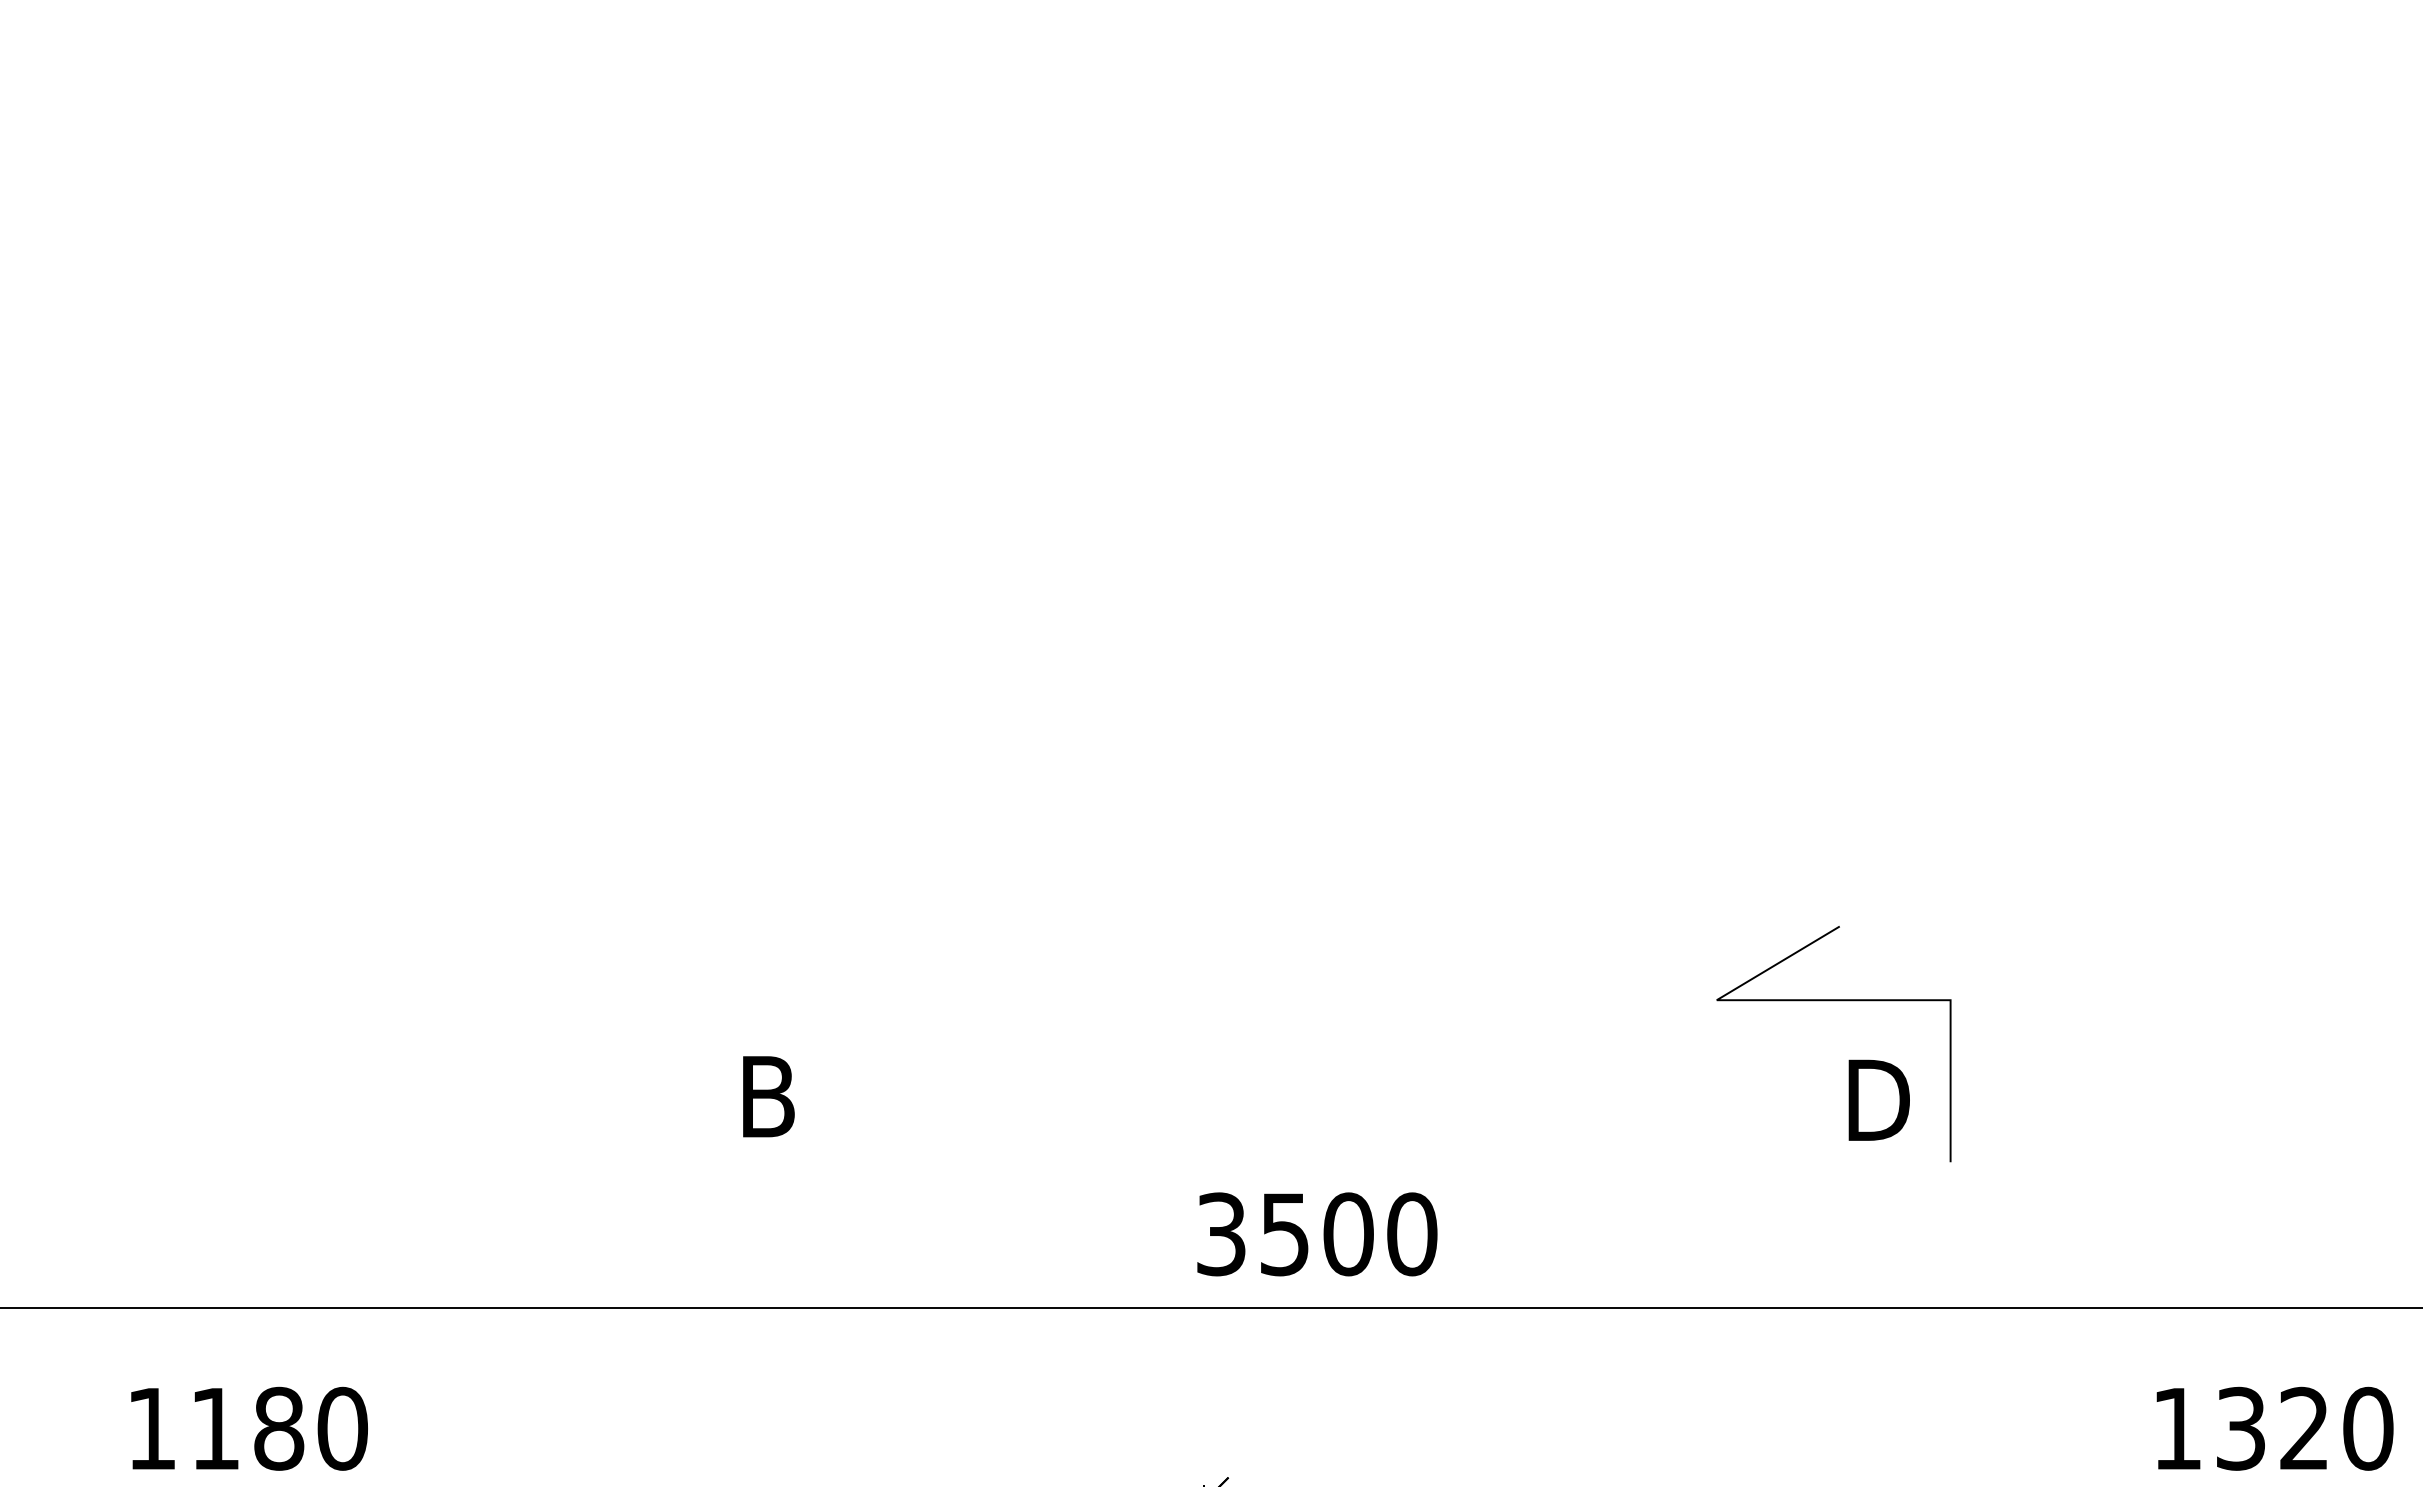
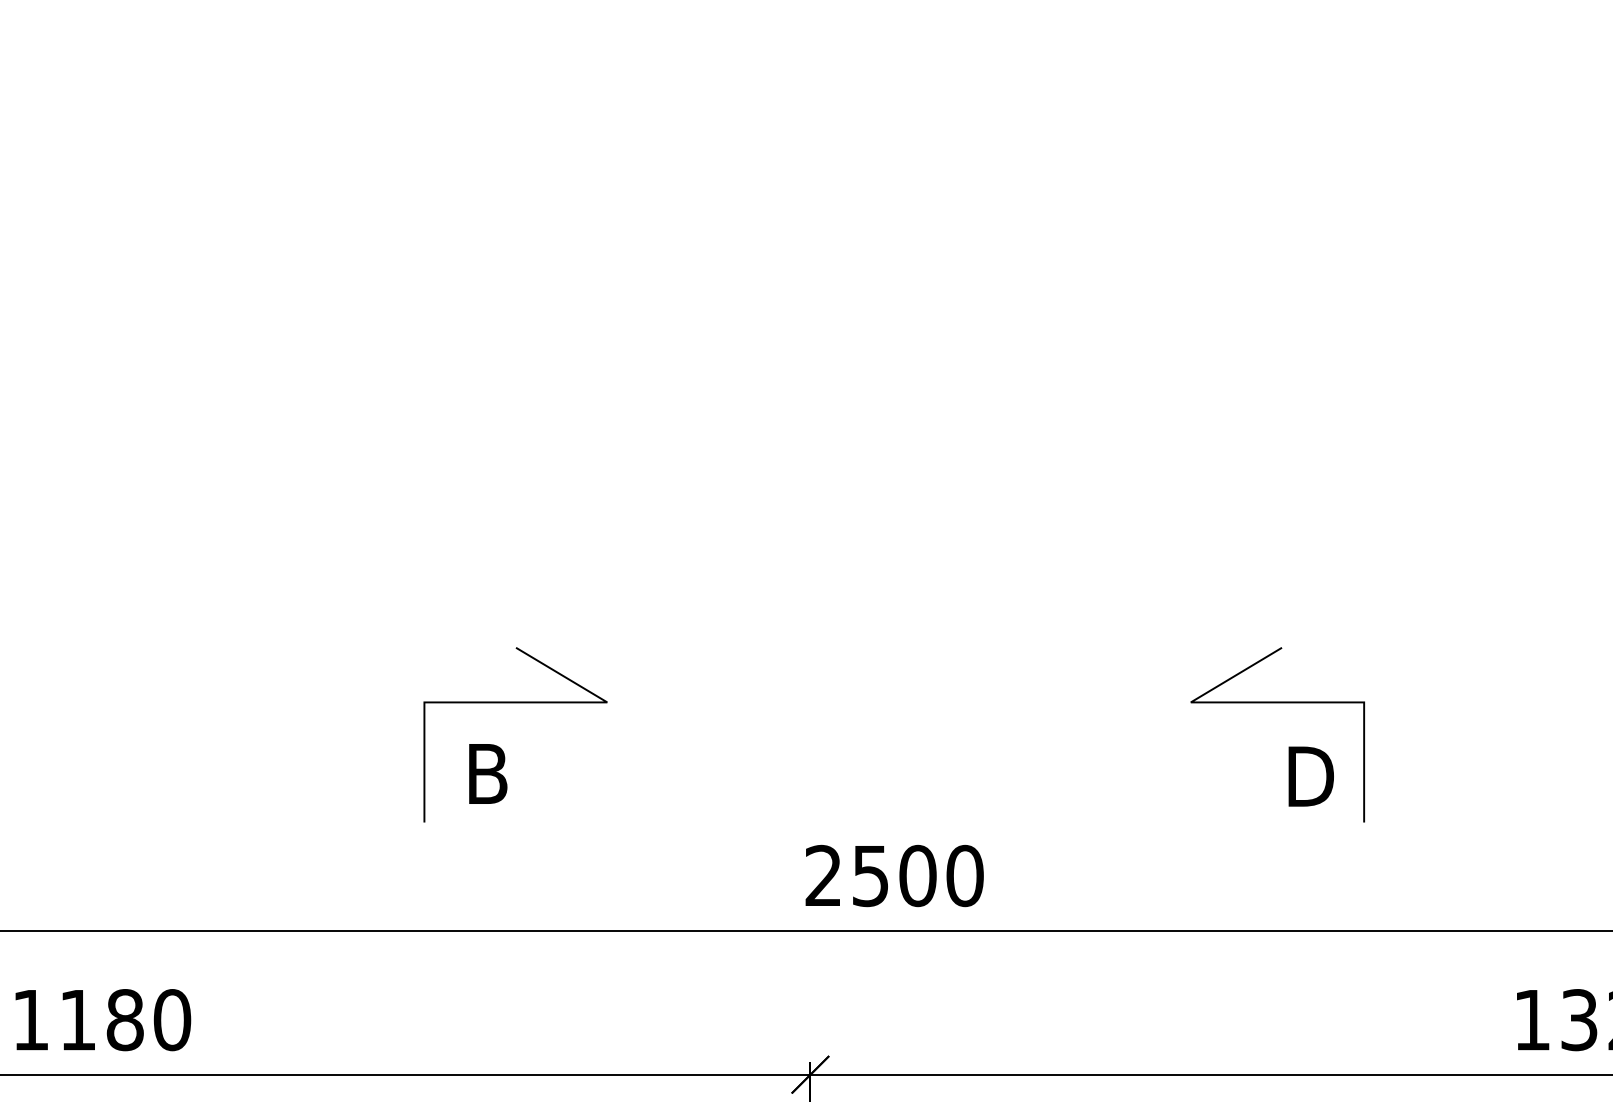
line: (805, 1001) -> (515, 703), added
text: (1221, 1234) -> (823, 876), 3500 -> 2500

